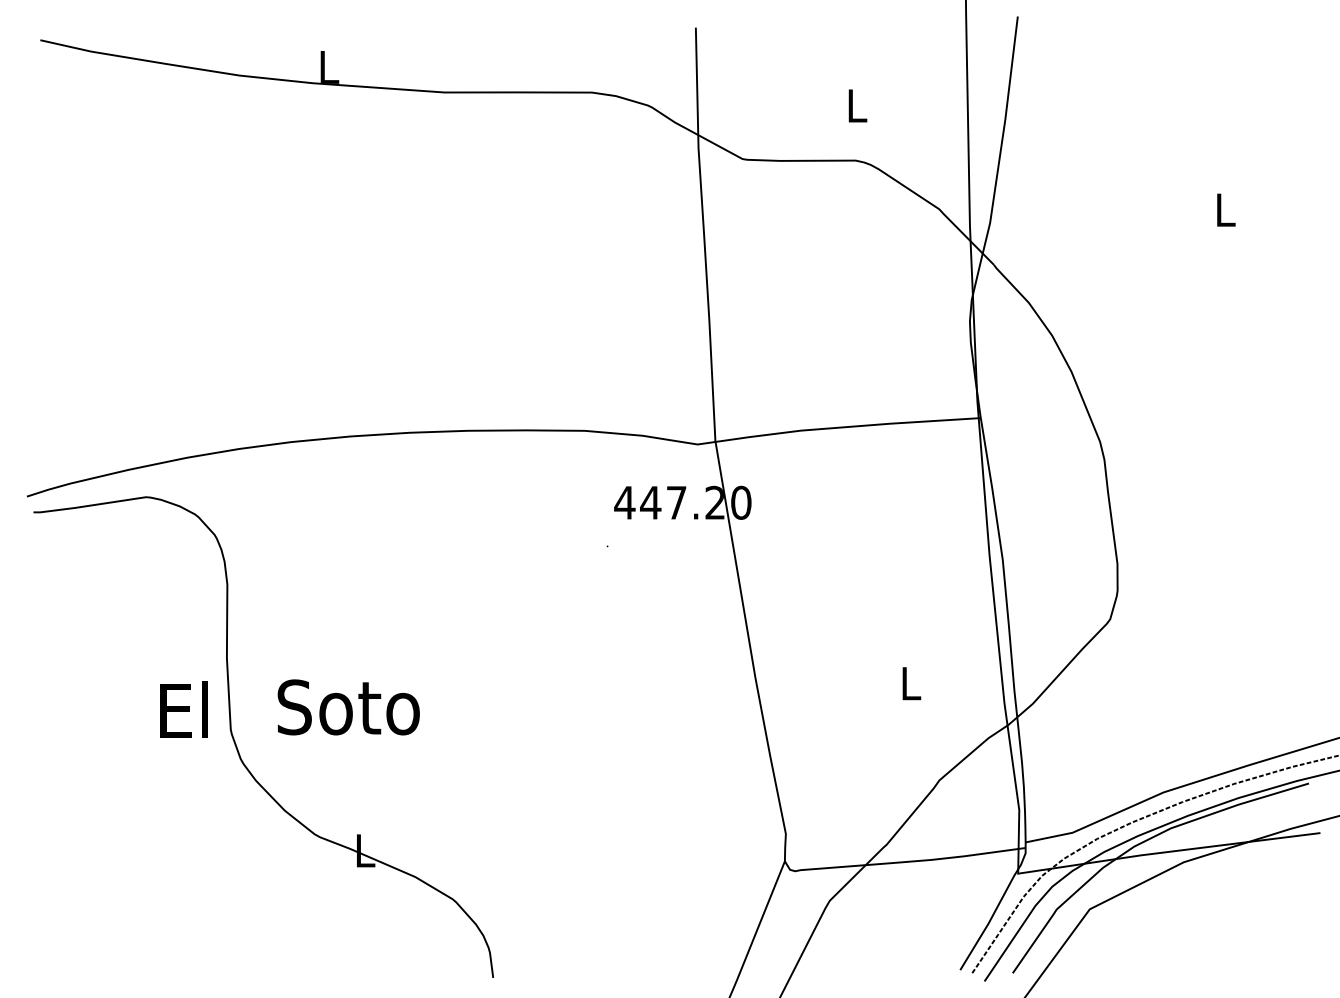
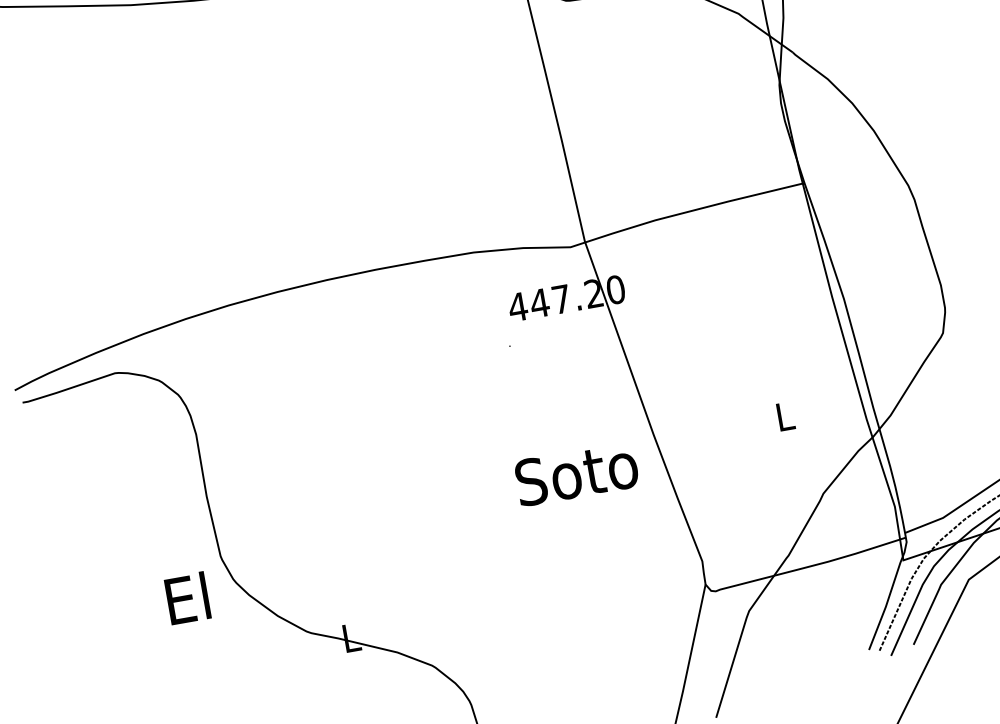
text: (348, 707) -> (576, 474), moved
text: (183, 709) -> (187, 598), moved

